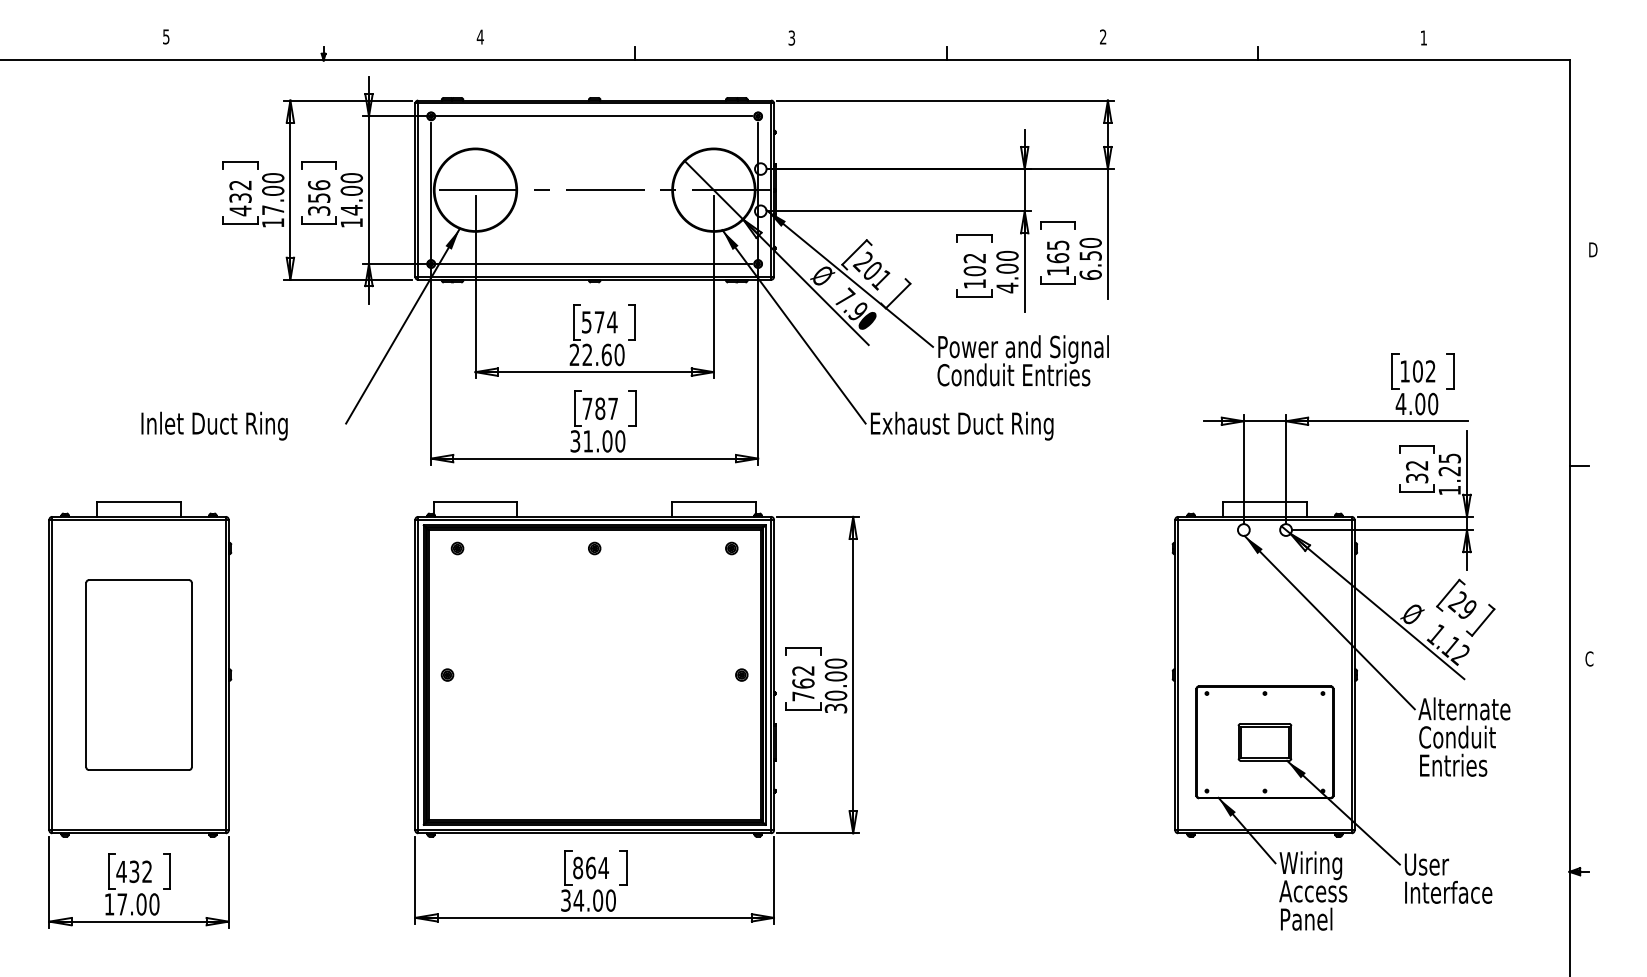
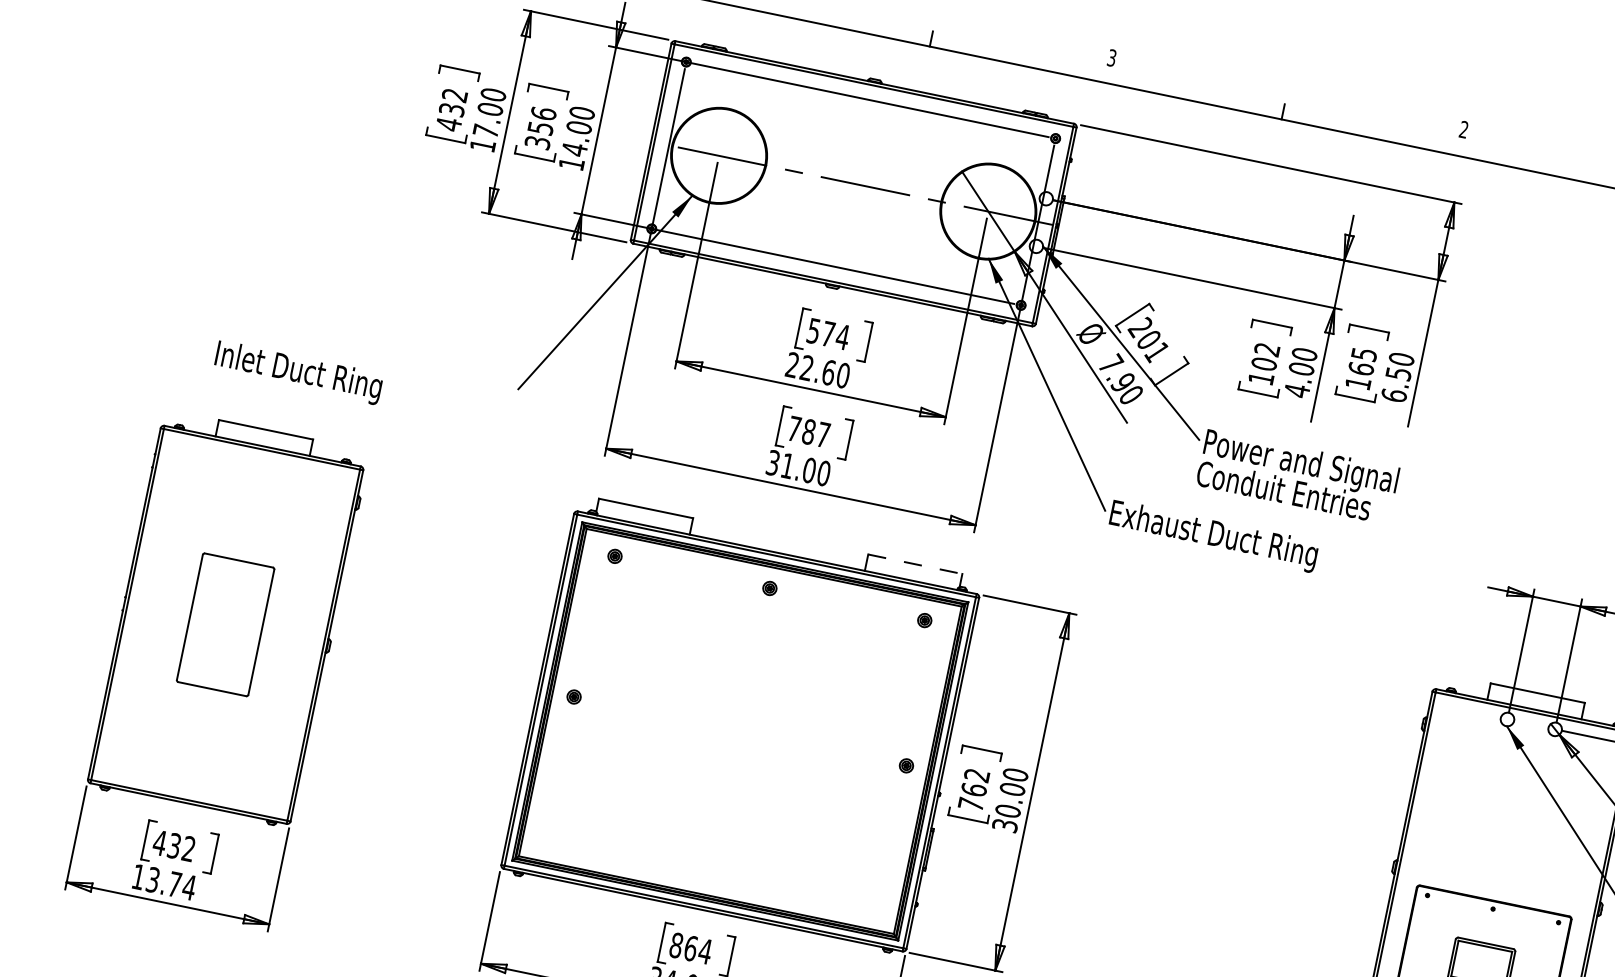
text: (214, 425) -> (298, 371), moved
line: (713, 502) -> (914, 564), solid -> dashed
part: (138, 674) -> (225, 624), size x0.6
text: (138, 904) -> (171, 883), 17.00 -> 13.74

